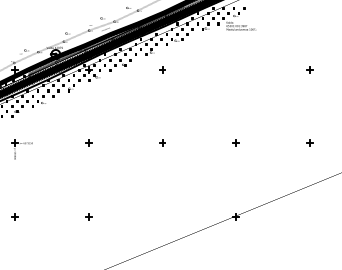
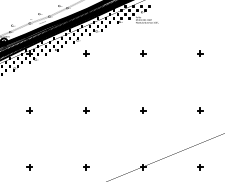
part: (235, 69) -> (142, 53), added
part: (162, 216) -> (86, 167), added
part: (309, 216) -> (200, 167), added

